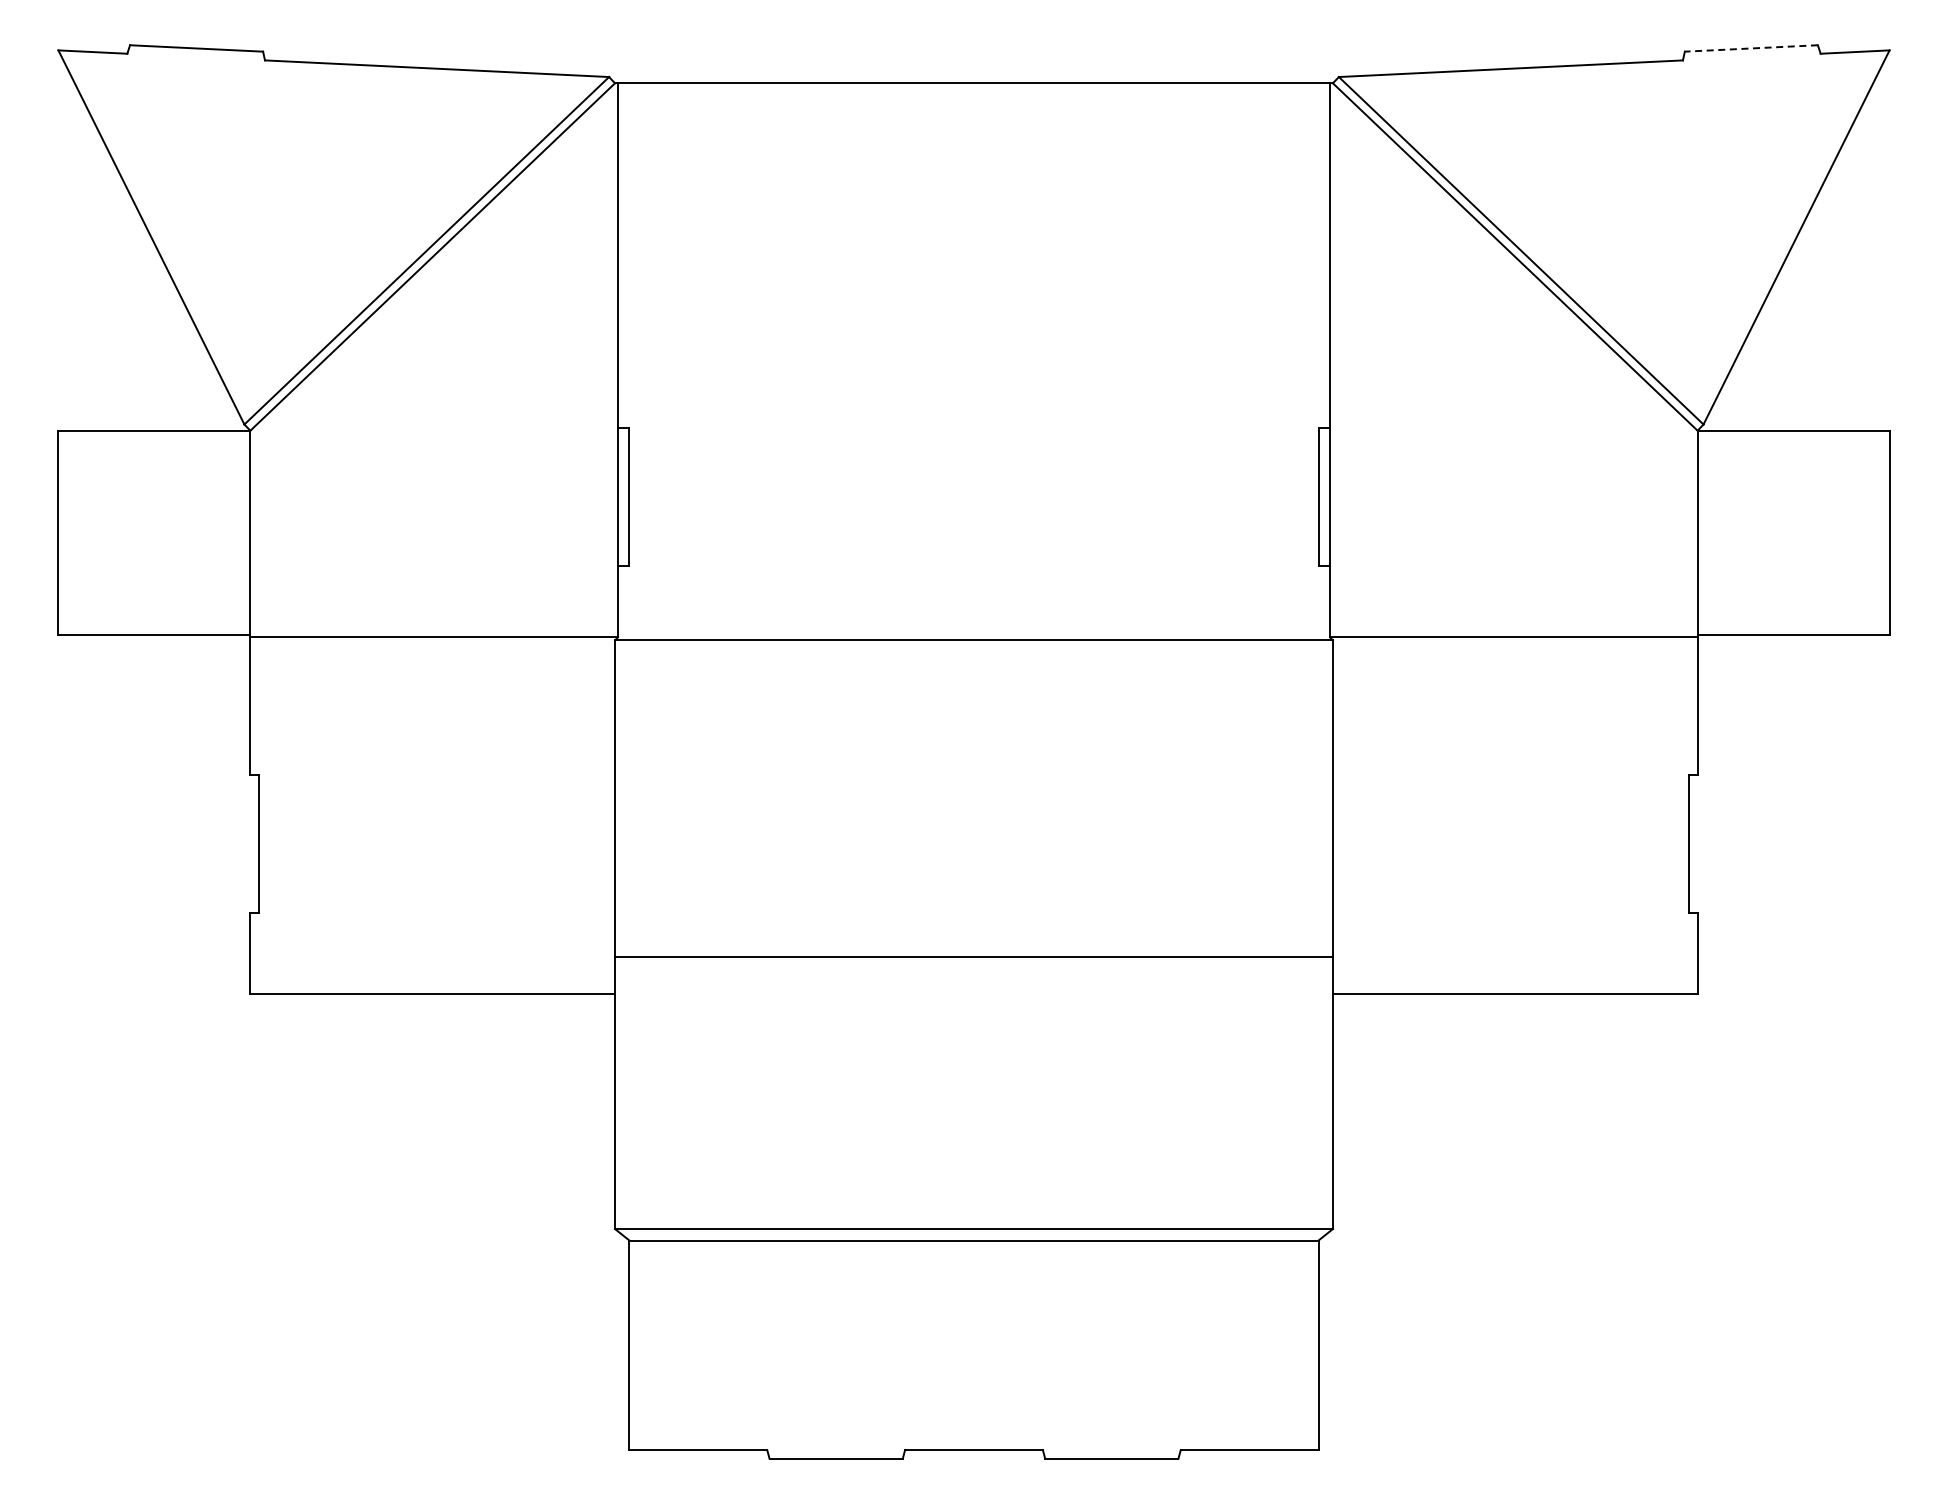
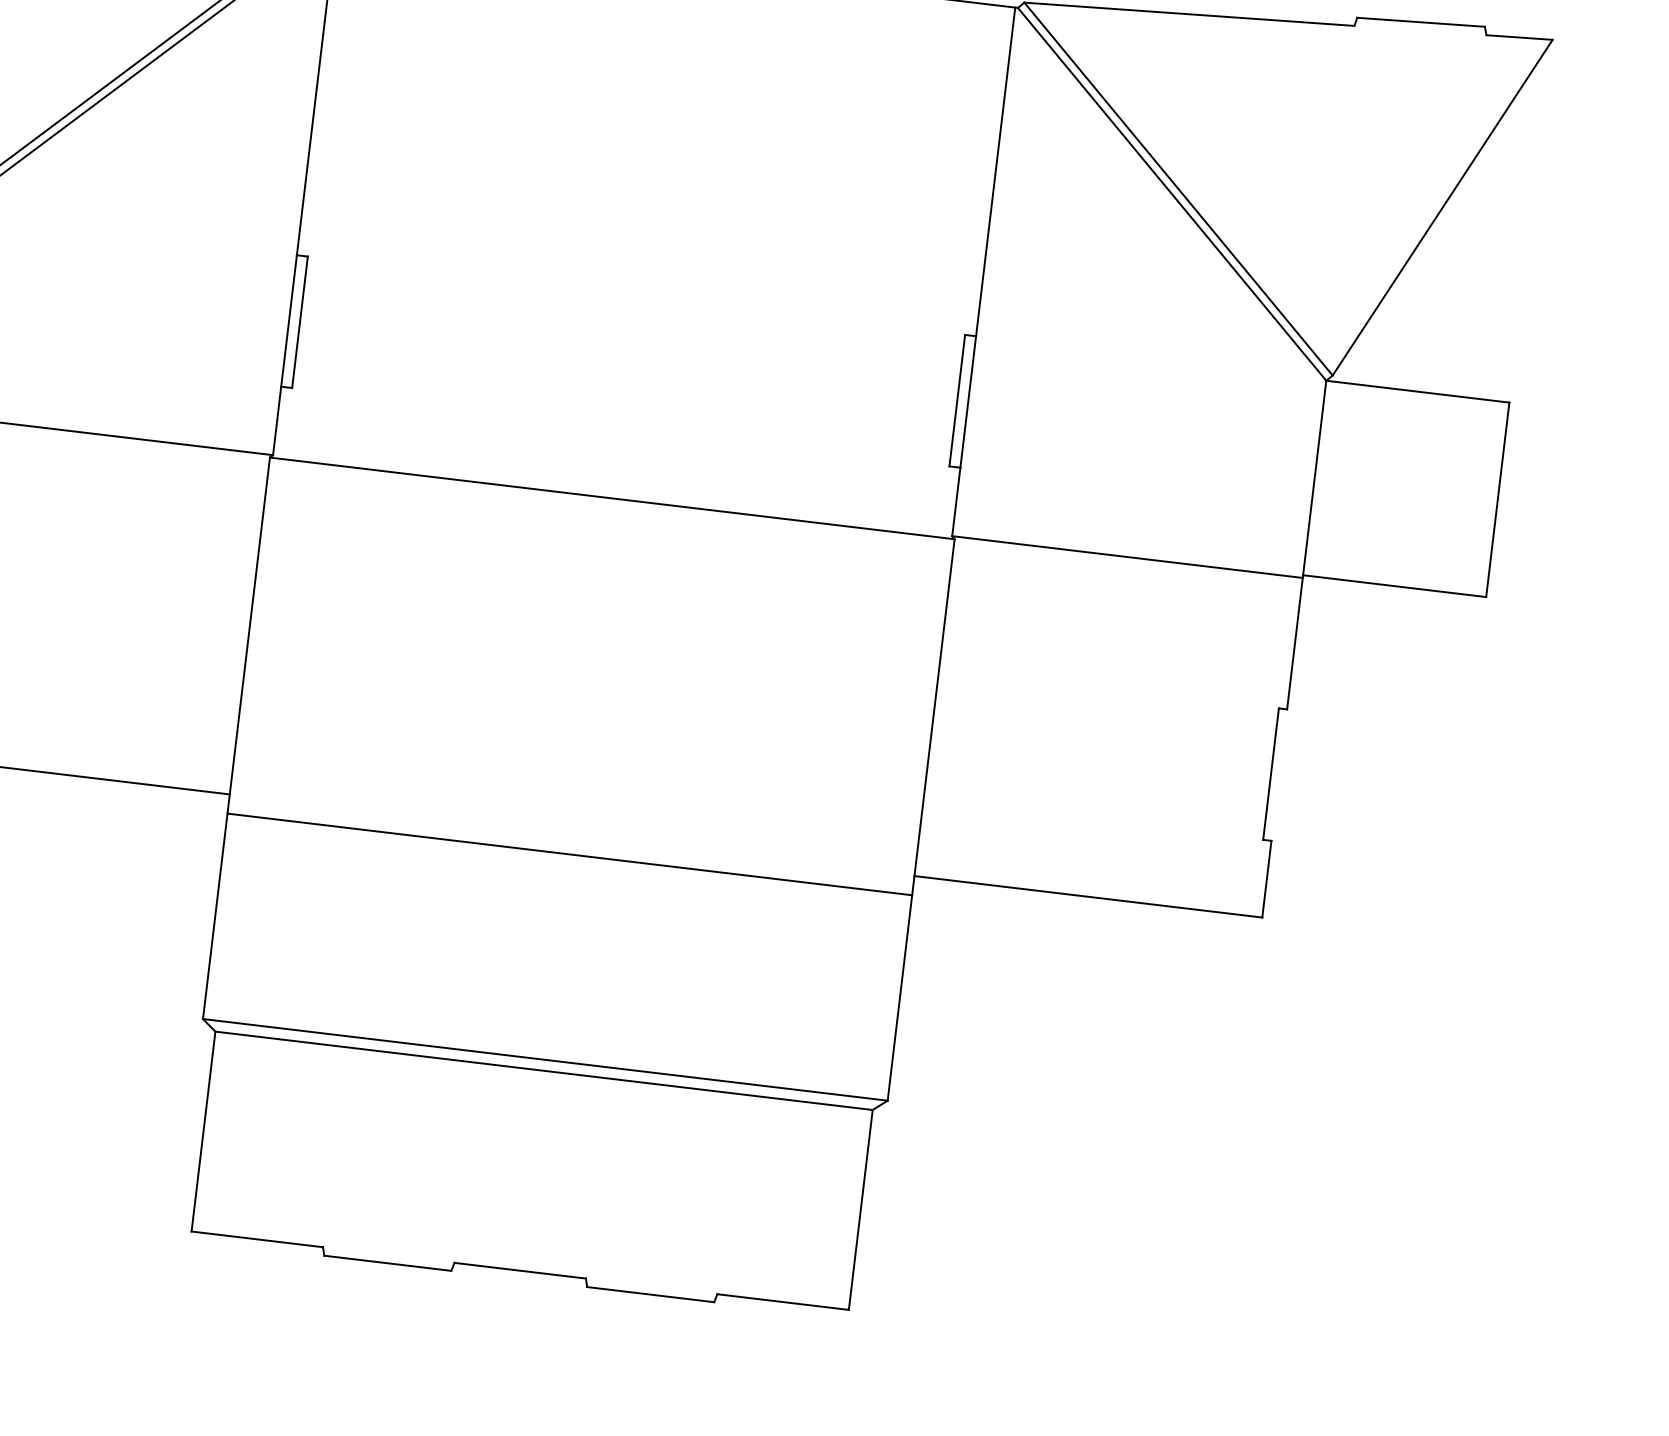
line: (1751, 48) -> (1421, 22), dashed -> solid
line: (973, 956) -> (569, 854), moved

